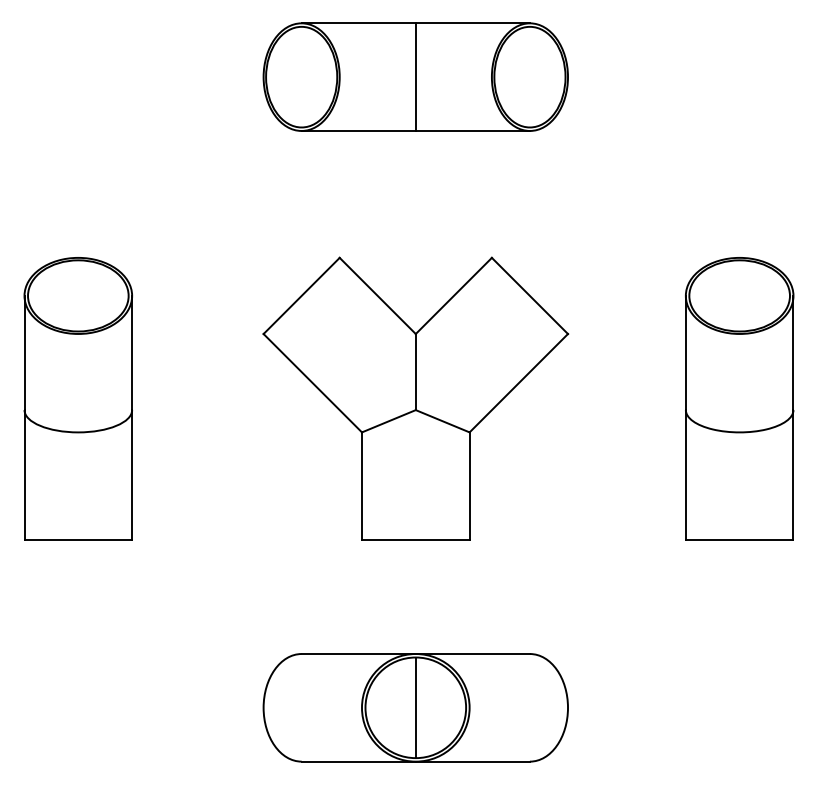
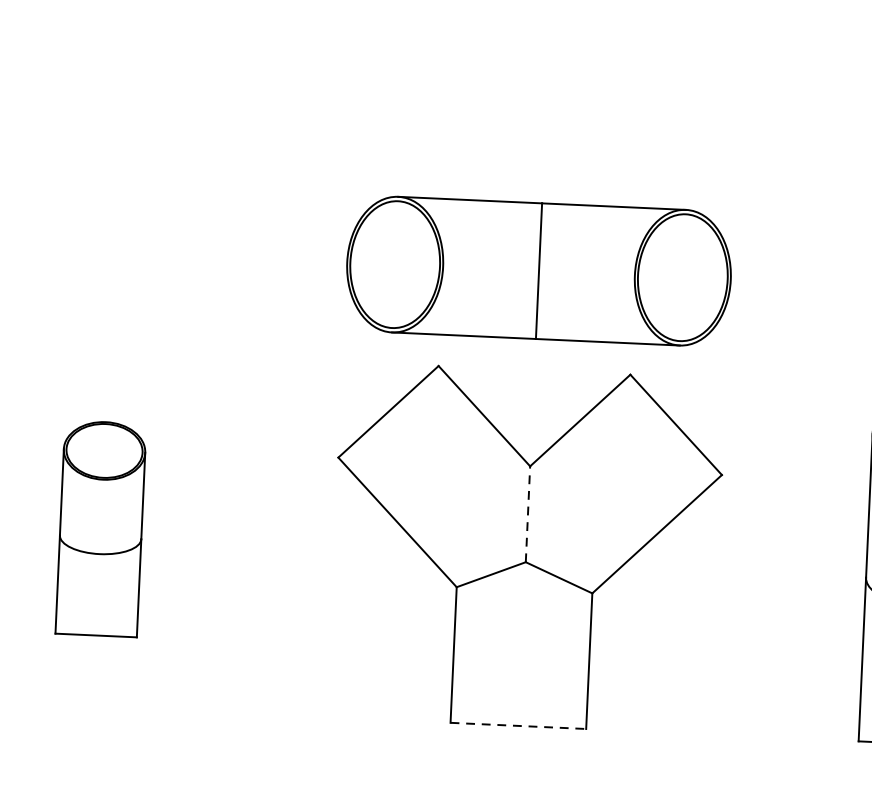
part: (415, 76) -> (538, 270), moved
line: (415, 371) -> (527, 513), solid -> dashed
part: (77, 398) -> (100, 528), size x0.6
line: (415, 540) -> (517, 726), solid -> dashed

